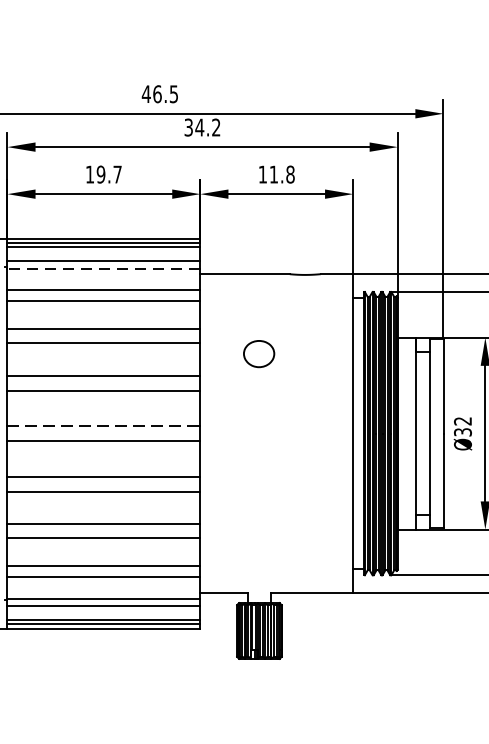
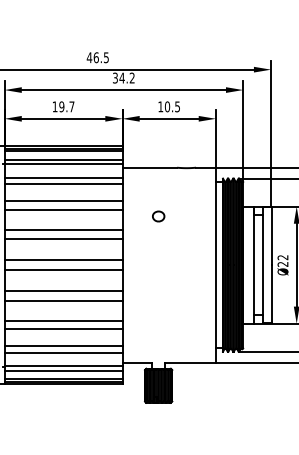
text: (282, 174) -> (172, 106), 11.8 -> 10.5
line: (103, 268) -> (63, 164), dashed -> solid
part: (259, 354) -> (158, 216), size x0.62
line: (103, 425) -> (63, 260), dashed -> solid
text: (463, 430) -> (283, 263), Ø32 -> Ø22

